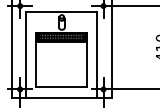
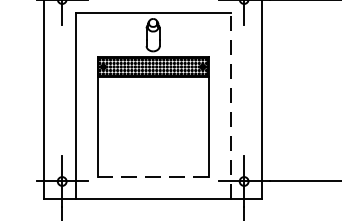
line: (97, 54) -> (230, 105), solid -> dashed
line: (61, 87) -> (152, 177), solid -> dashed

